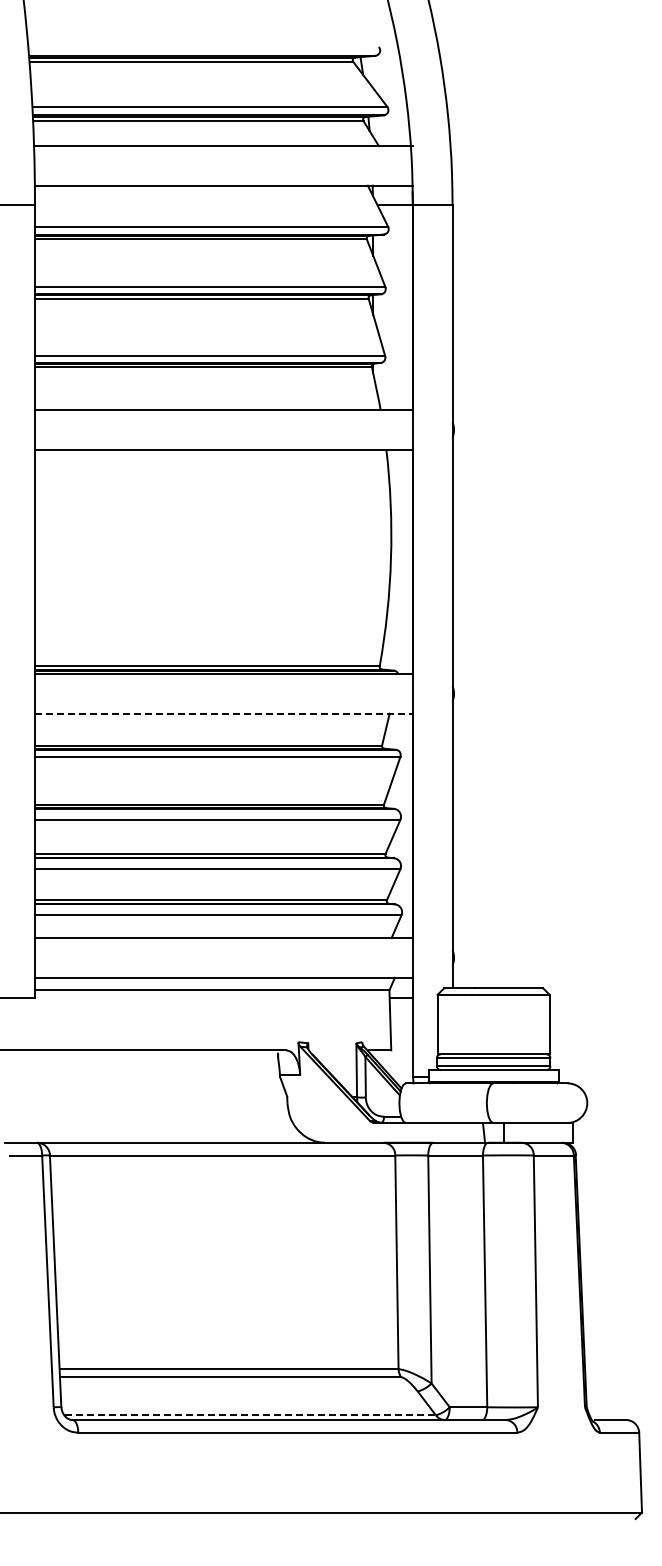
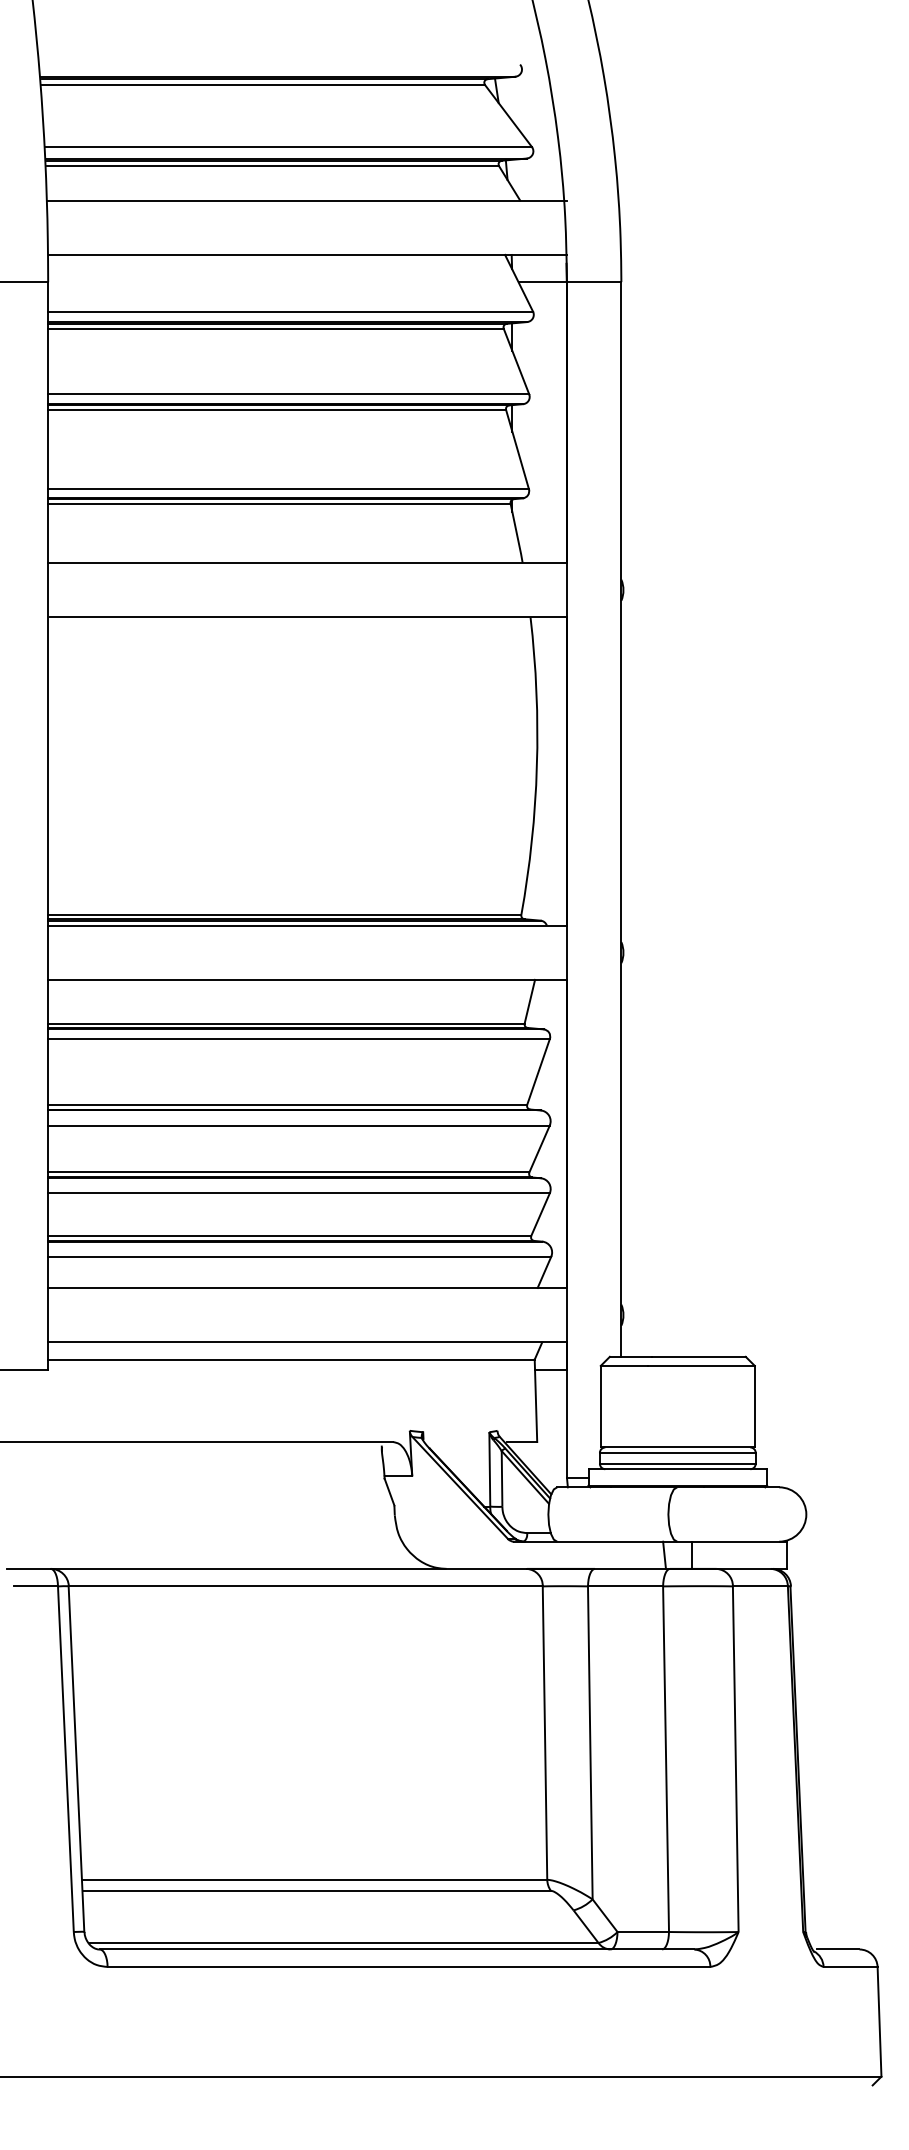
line: (223, 713) -> (306, 979), dashed -> solid
line: (251, 1415) -> (345, 1943), dashed -> solid

